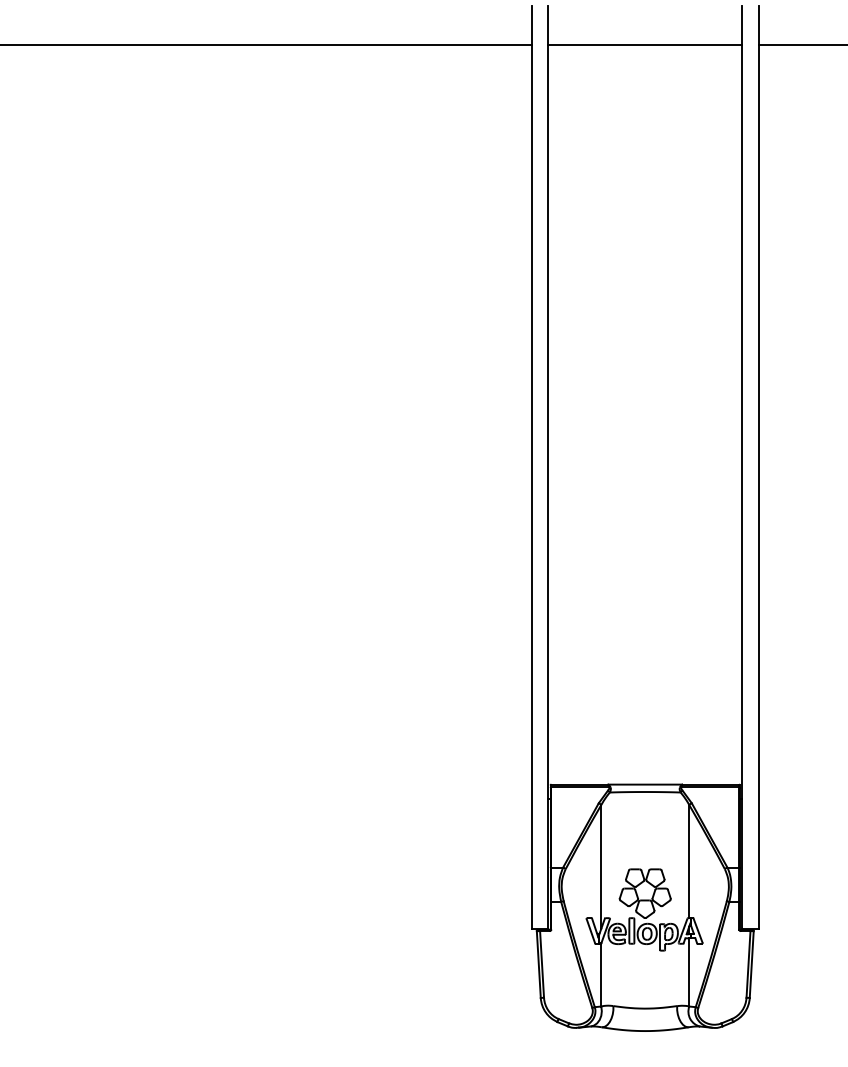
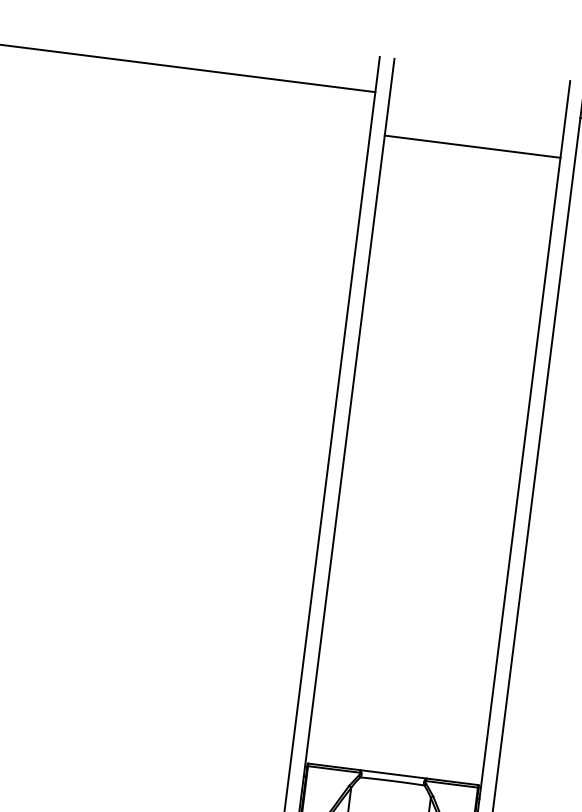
line: (645, 44) -> (472, 146), moved

